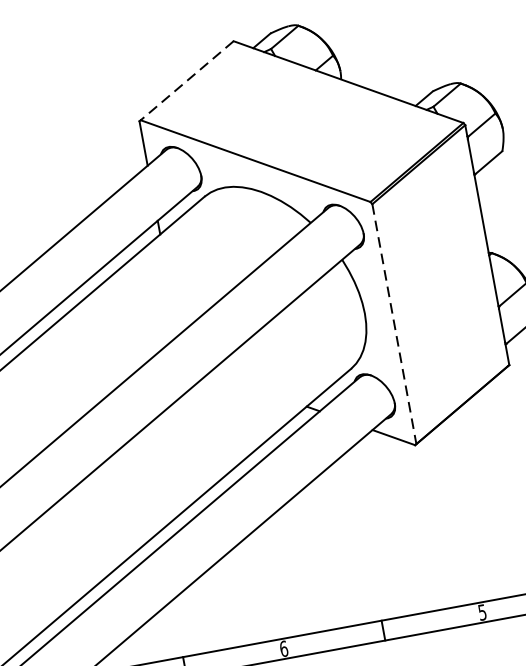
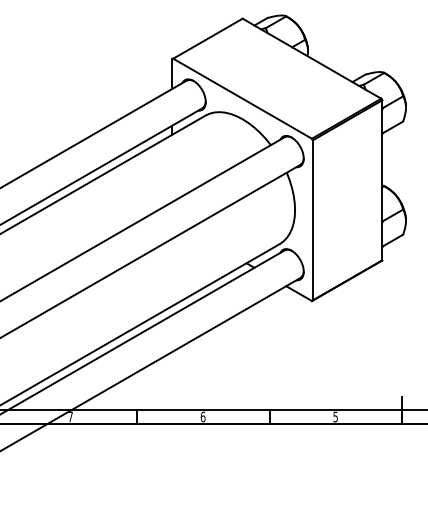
line: (186, 80) -> (207, 38), dashed -> solid
line: (393, 324) -> (312, 220), dashed -> solid

